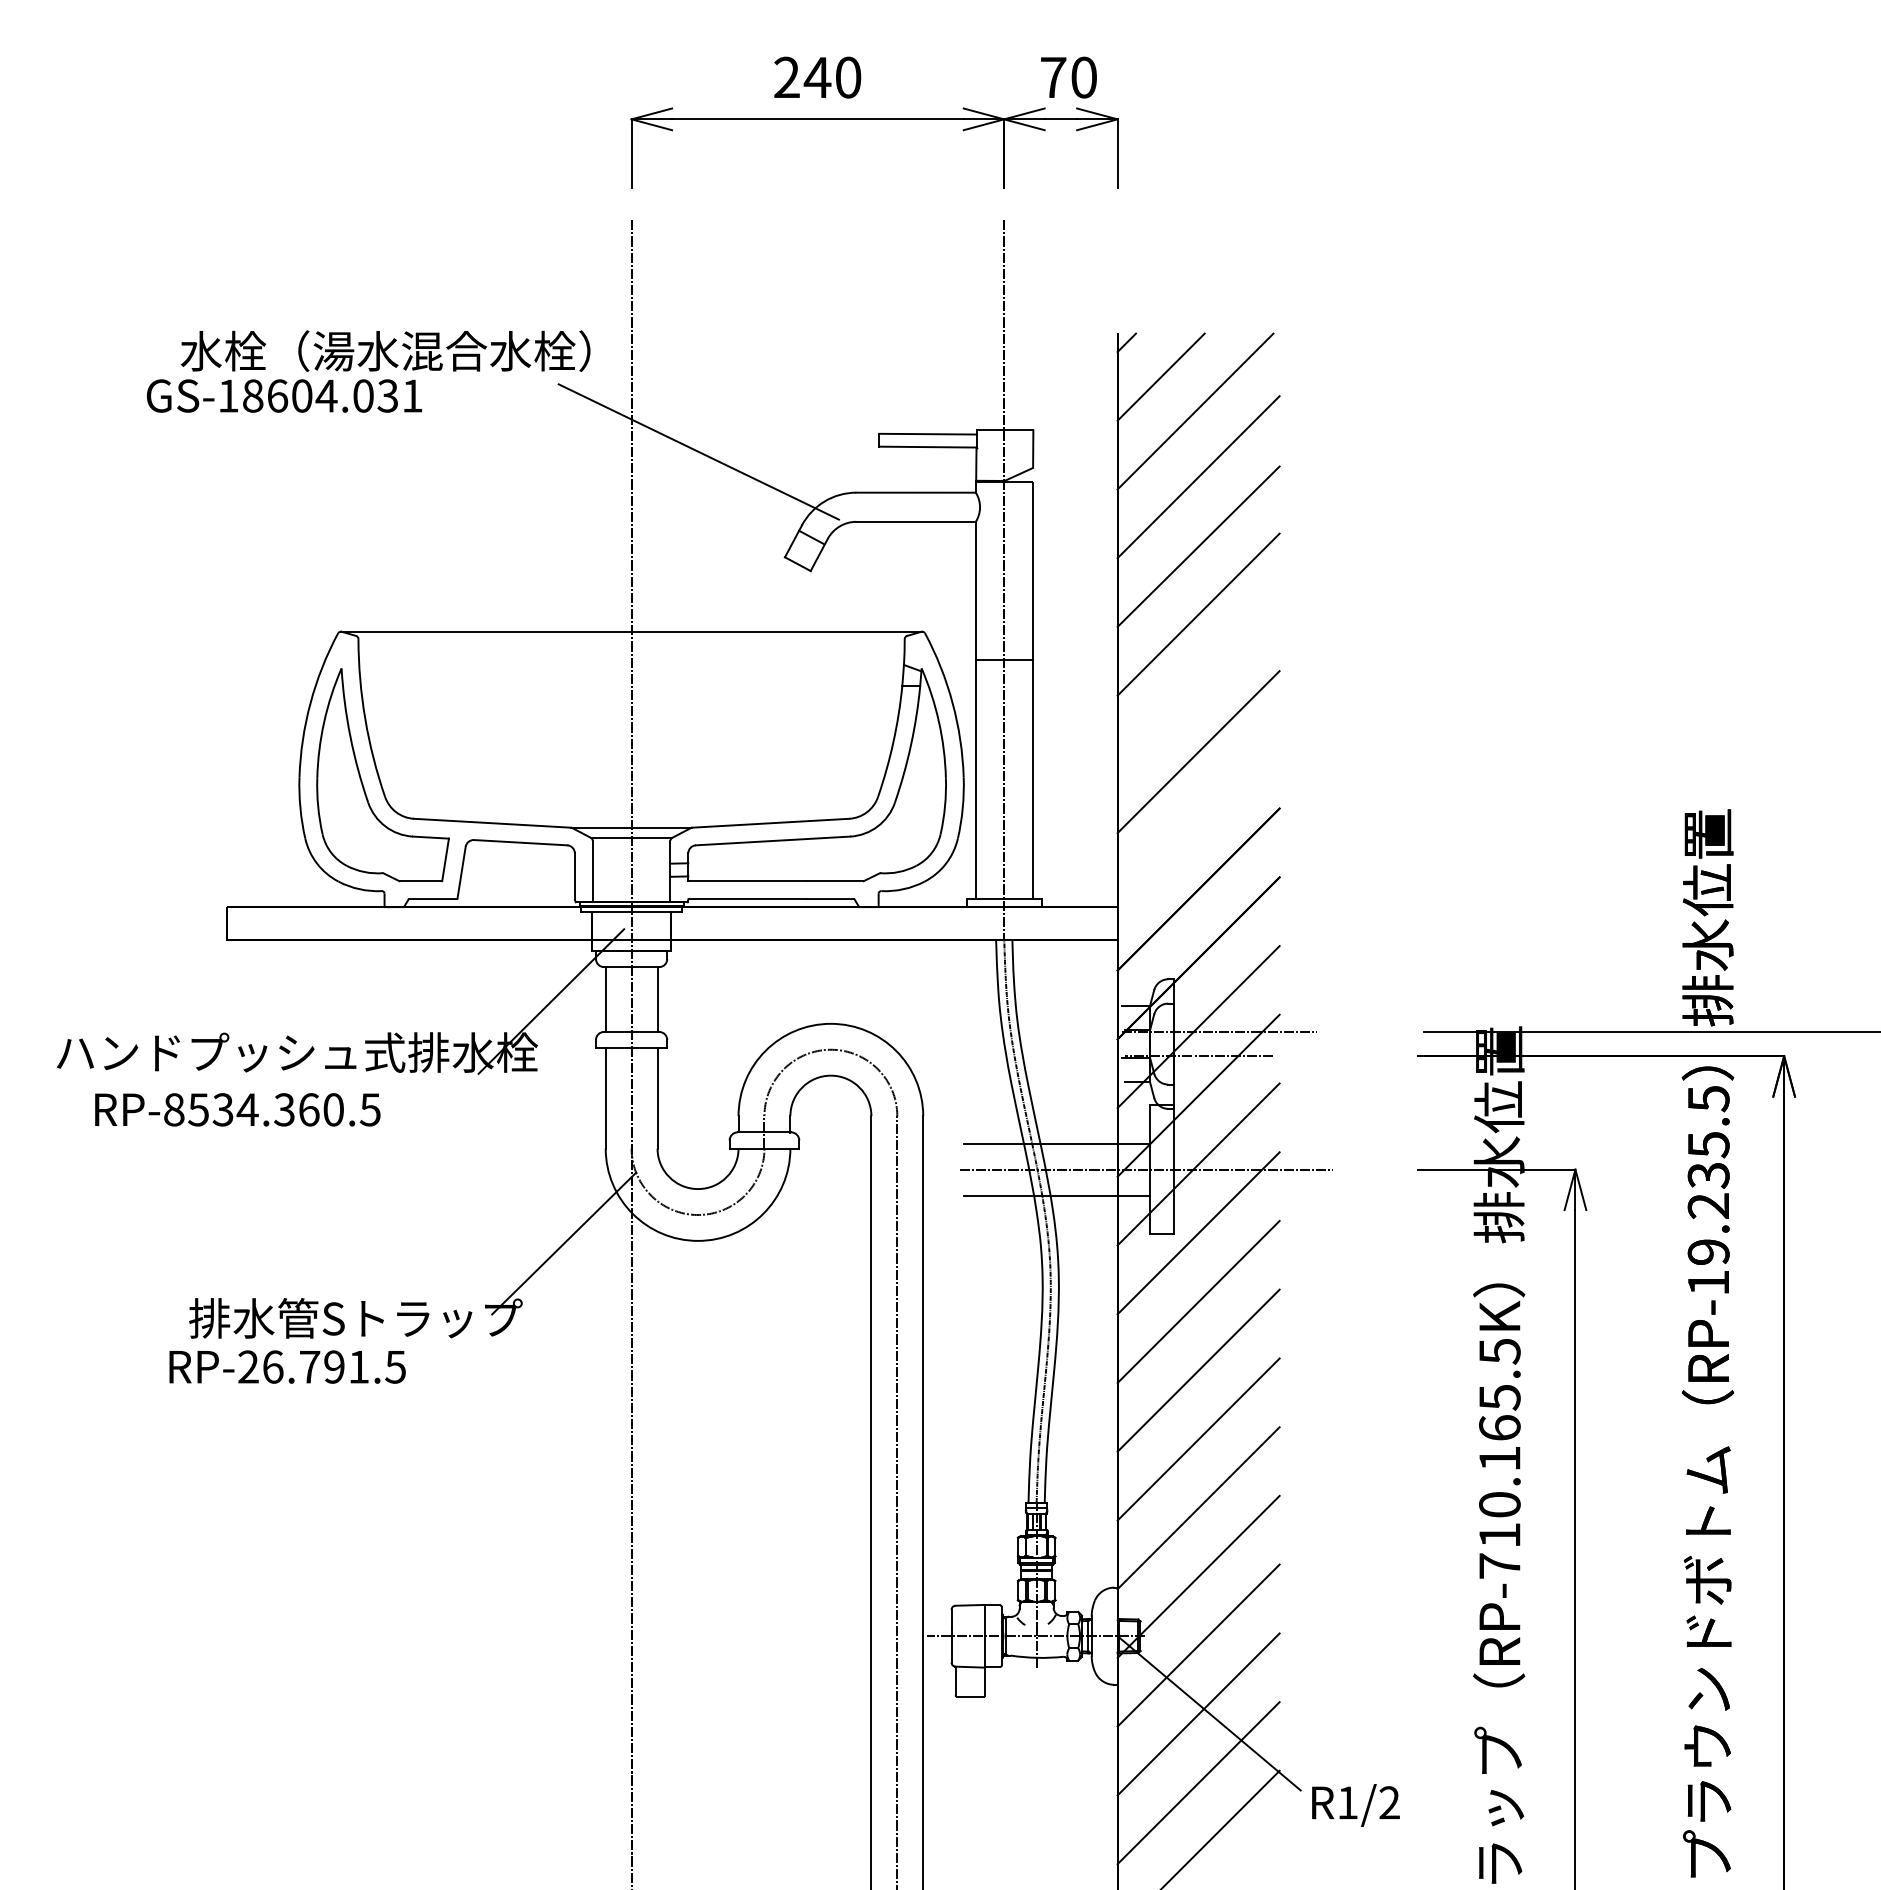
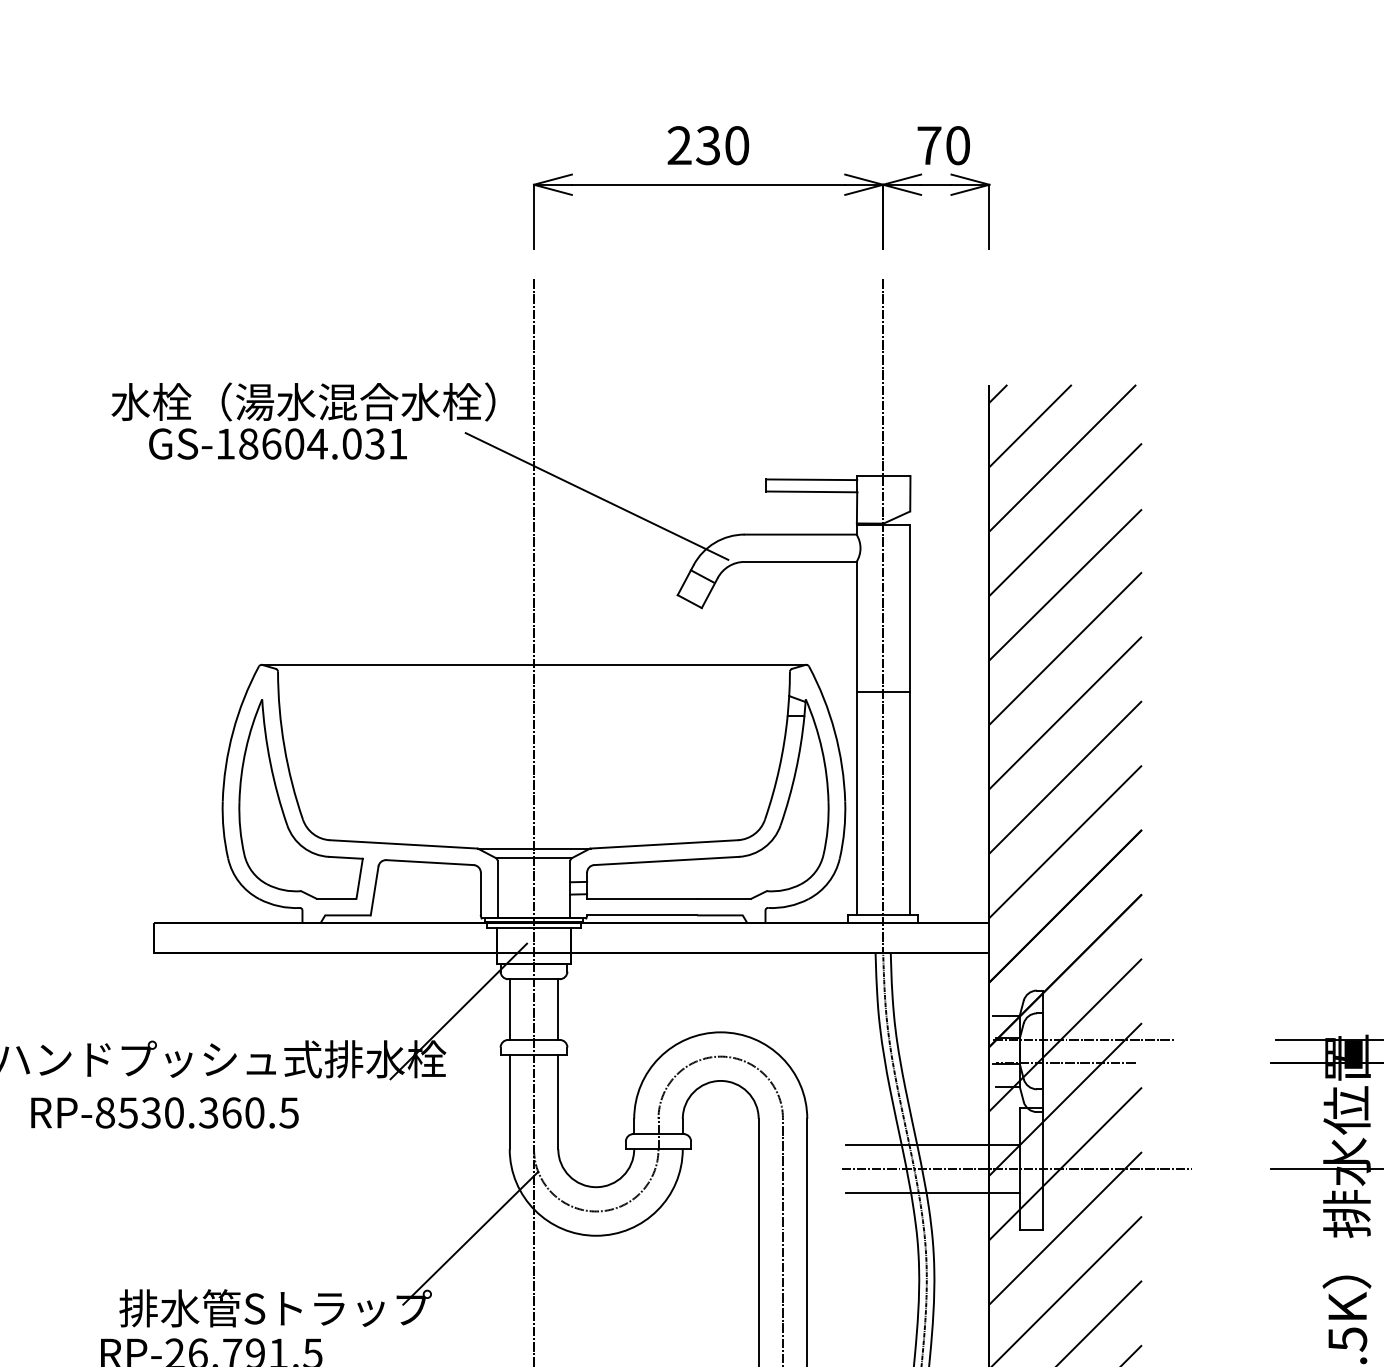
text: (817, 77) -> (708, 145), 240 -> 230
text: (284, 395) -> (278, 443), moved
line: (1198, 683) -> (1065, 713), added
line: (1198, 820) -> (1065, 841), added
text: (247, 1109) -> (174, 1112), RP-8534.360.5 -> RP-8530.360.5

